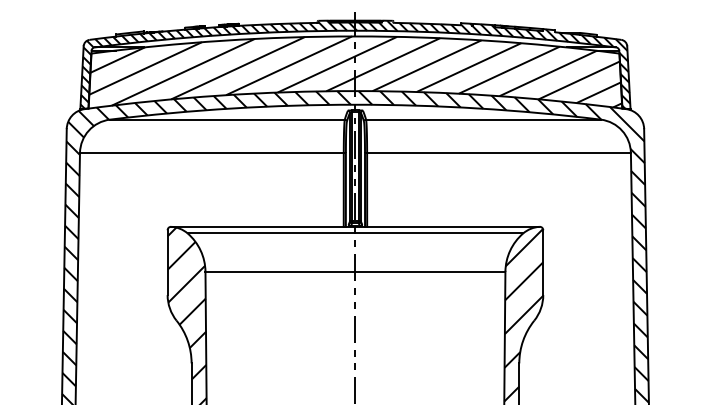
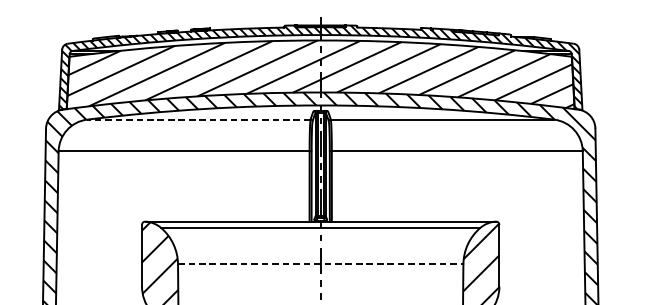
line: (226, 119) -> (198, 119), solid -> dashed
line: (355, 271) -> (320, 264), solid -> dashed

